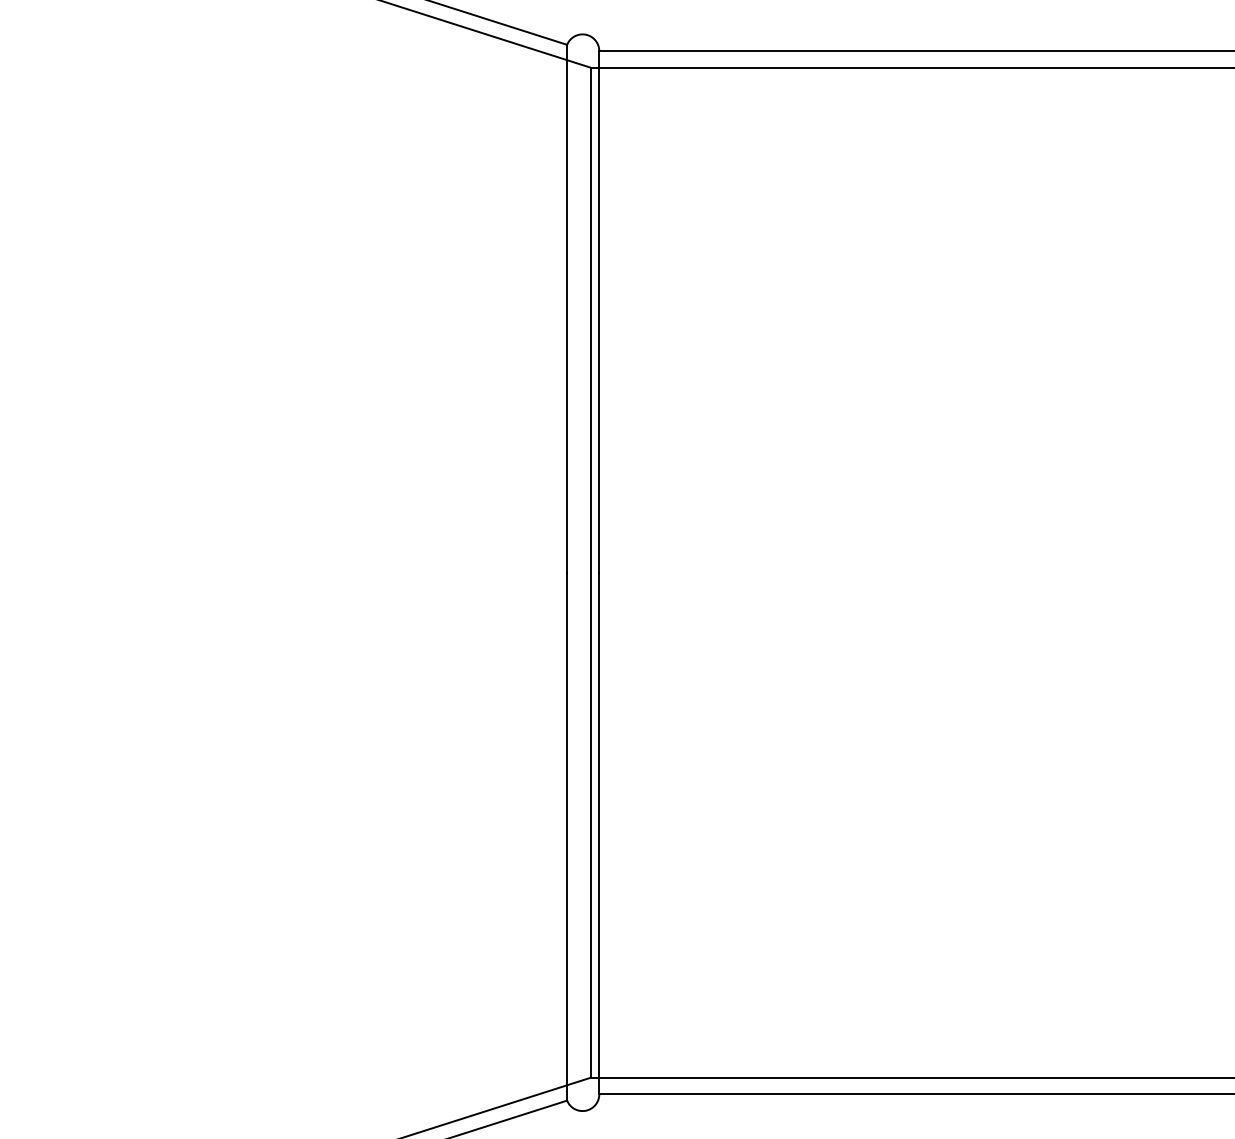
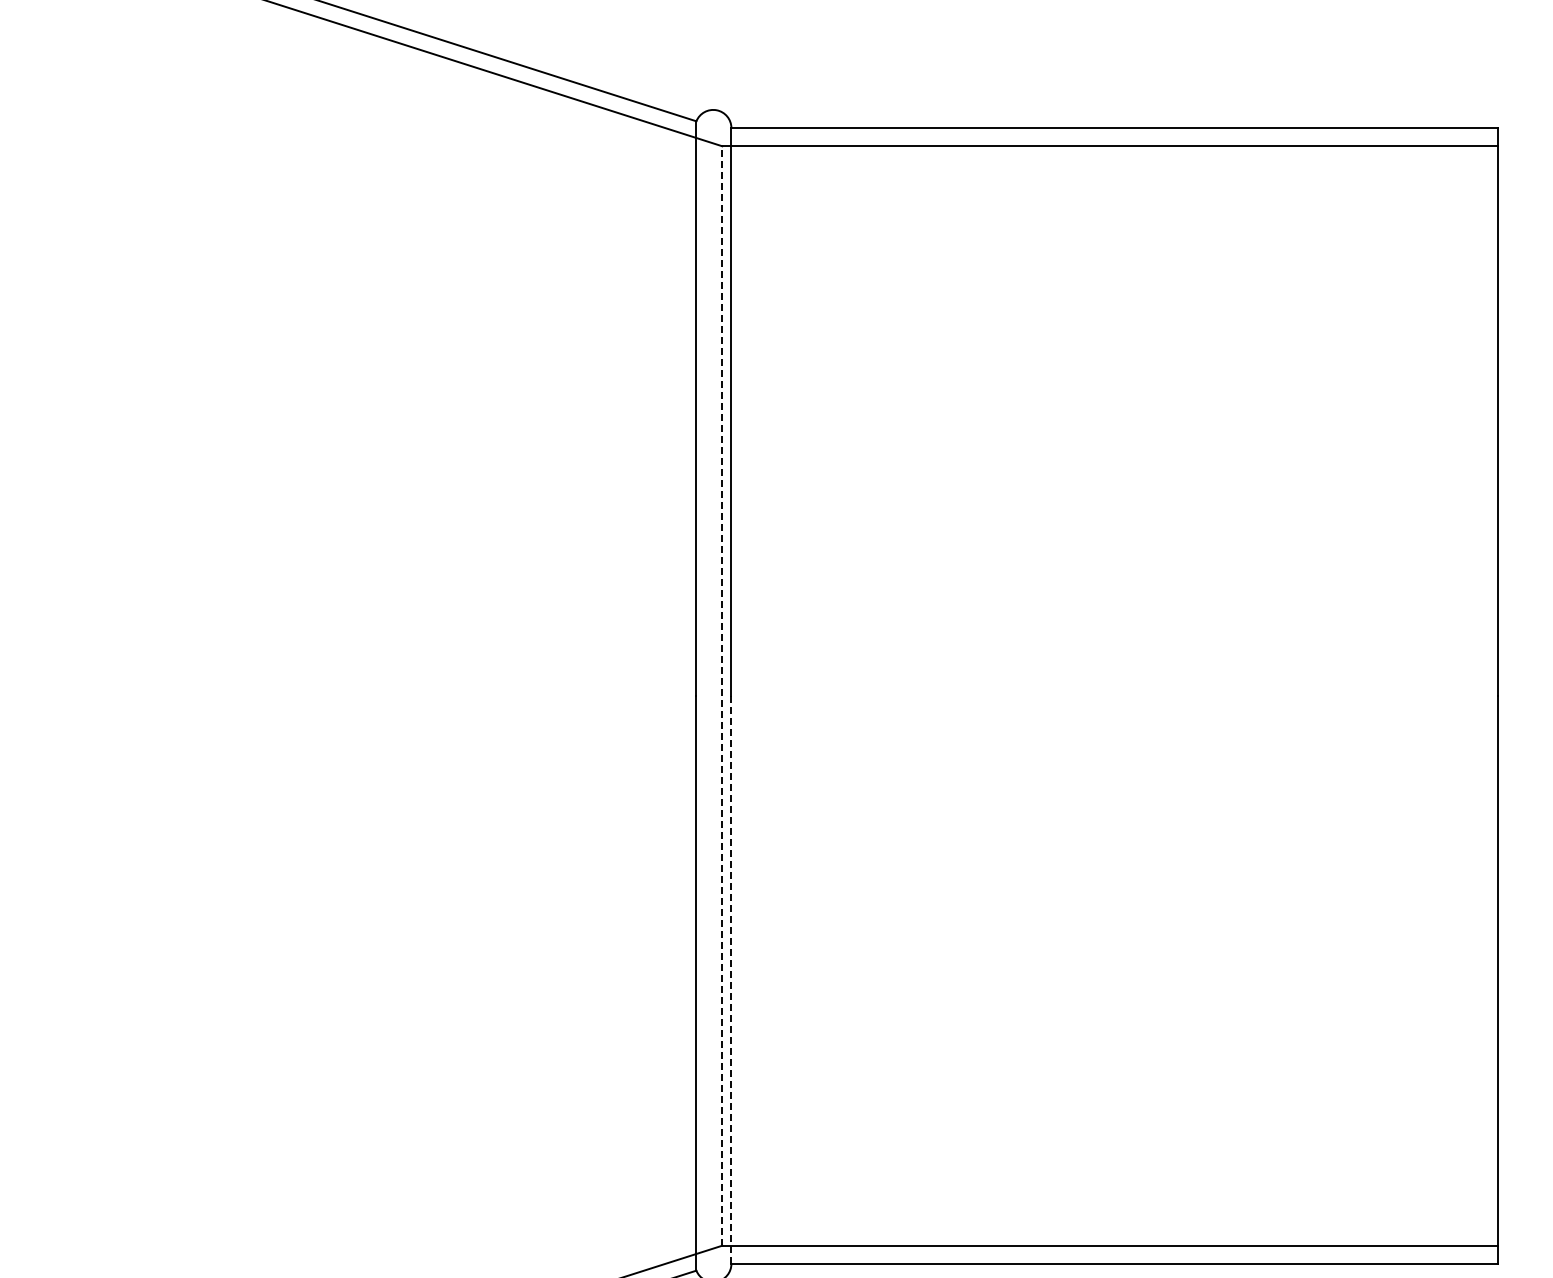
line: (591, 573) -> (722, 696), solid -> dashed
line: (599, 833) -> (731, 979), solid -> dashed

